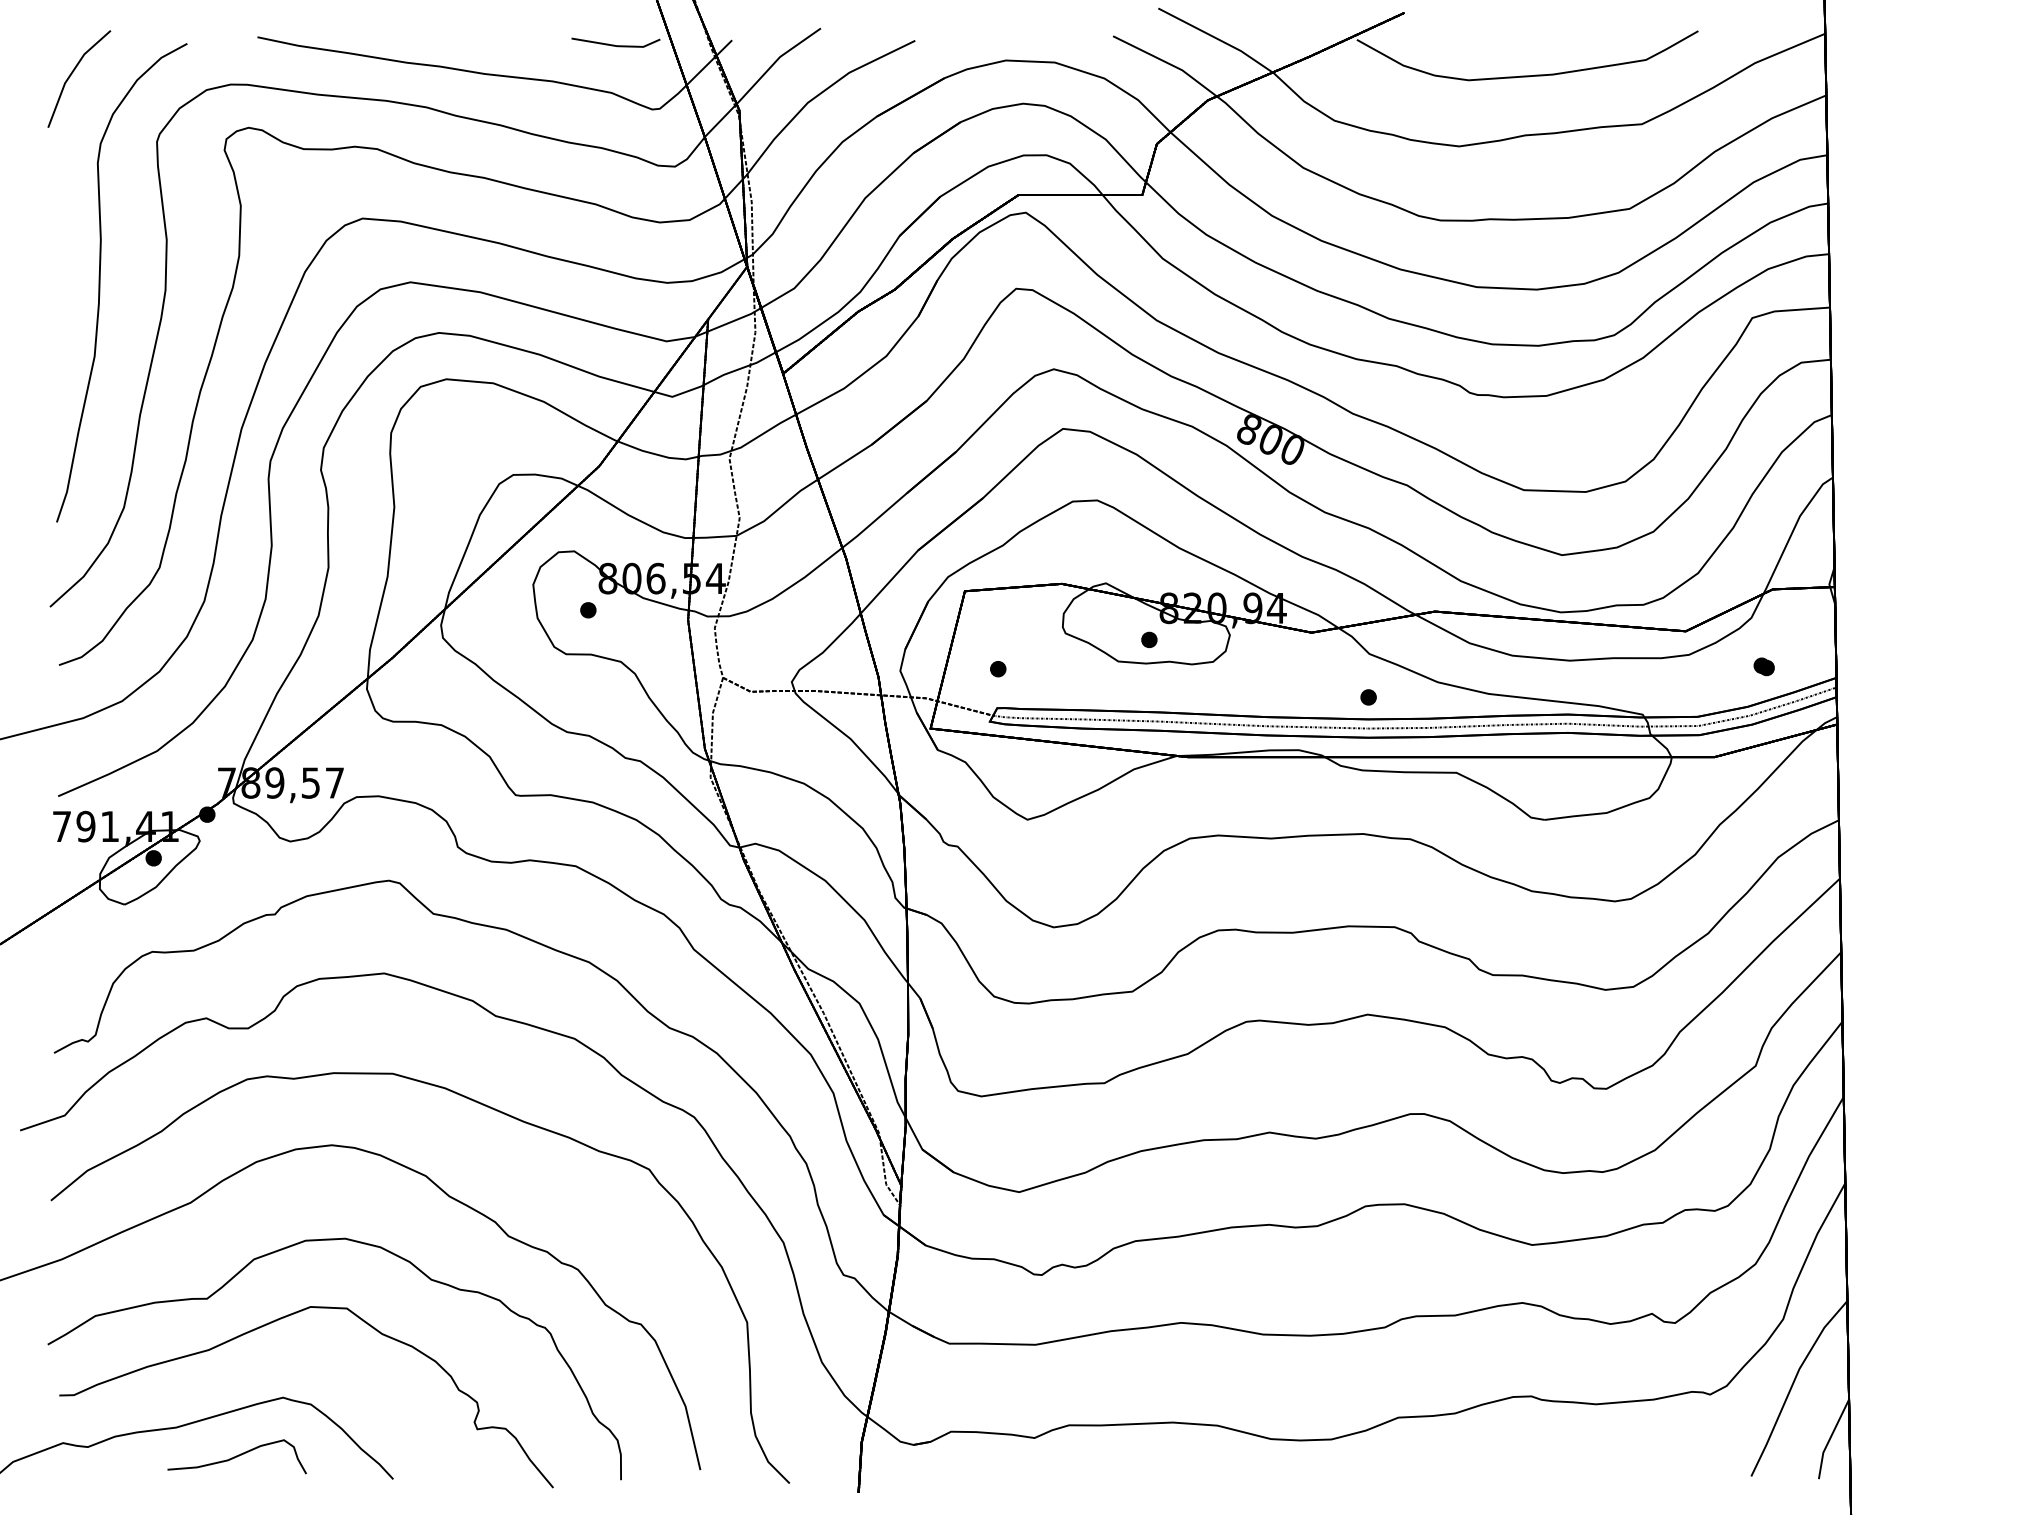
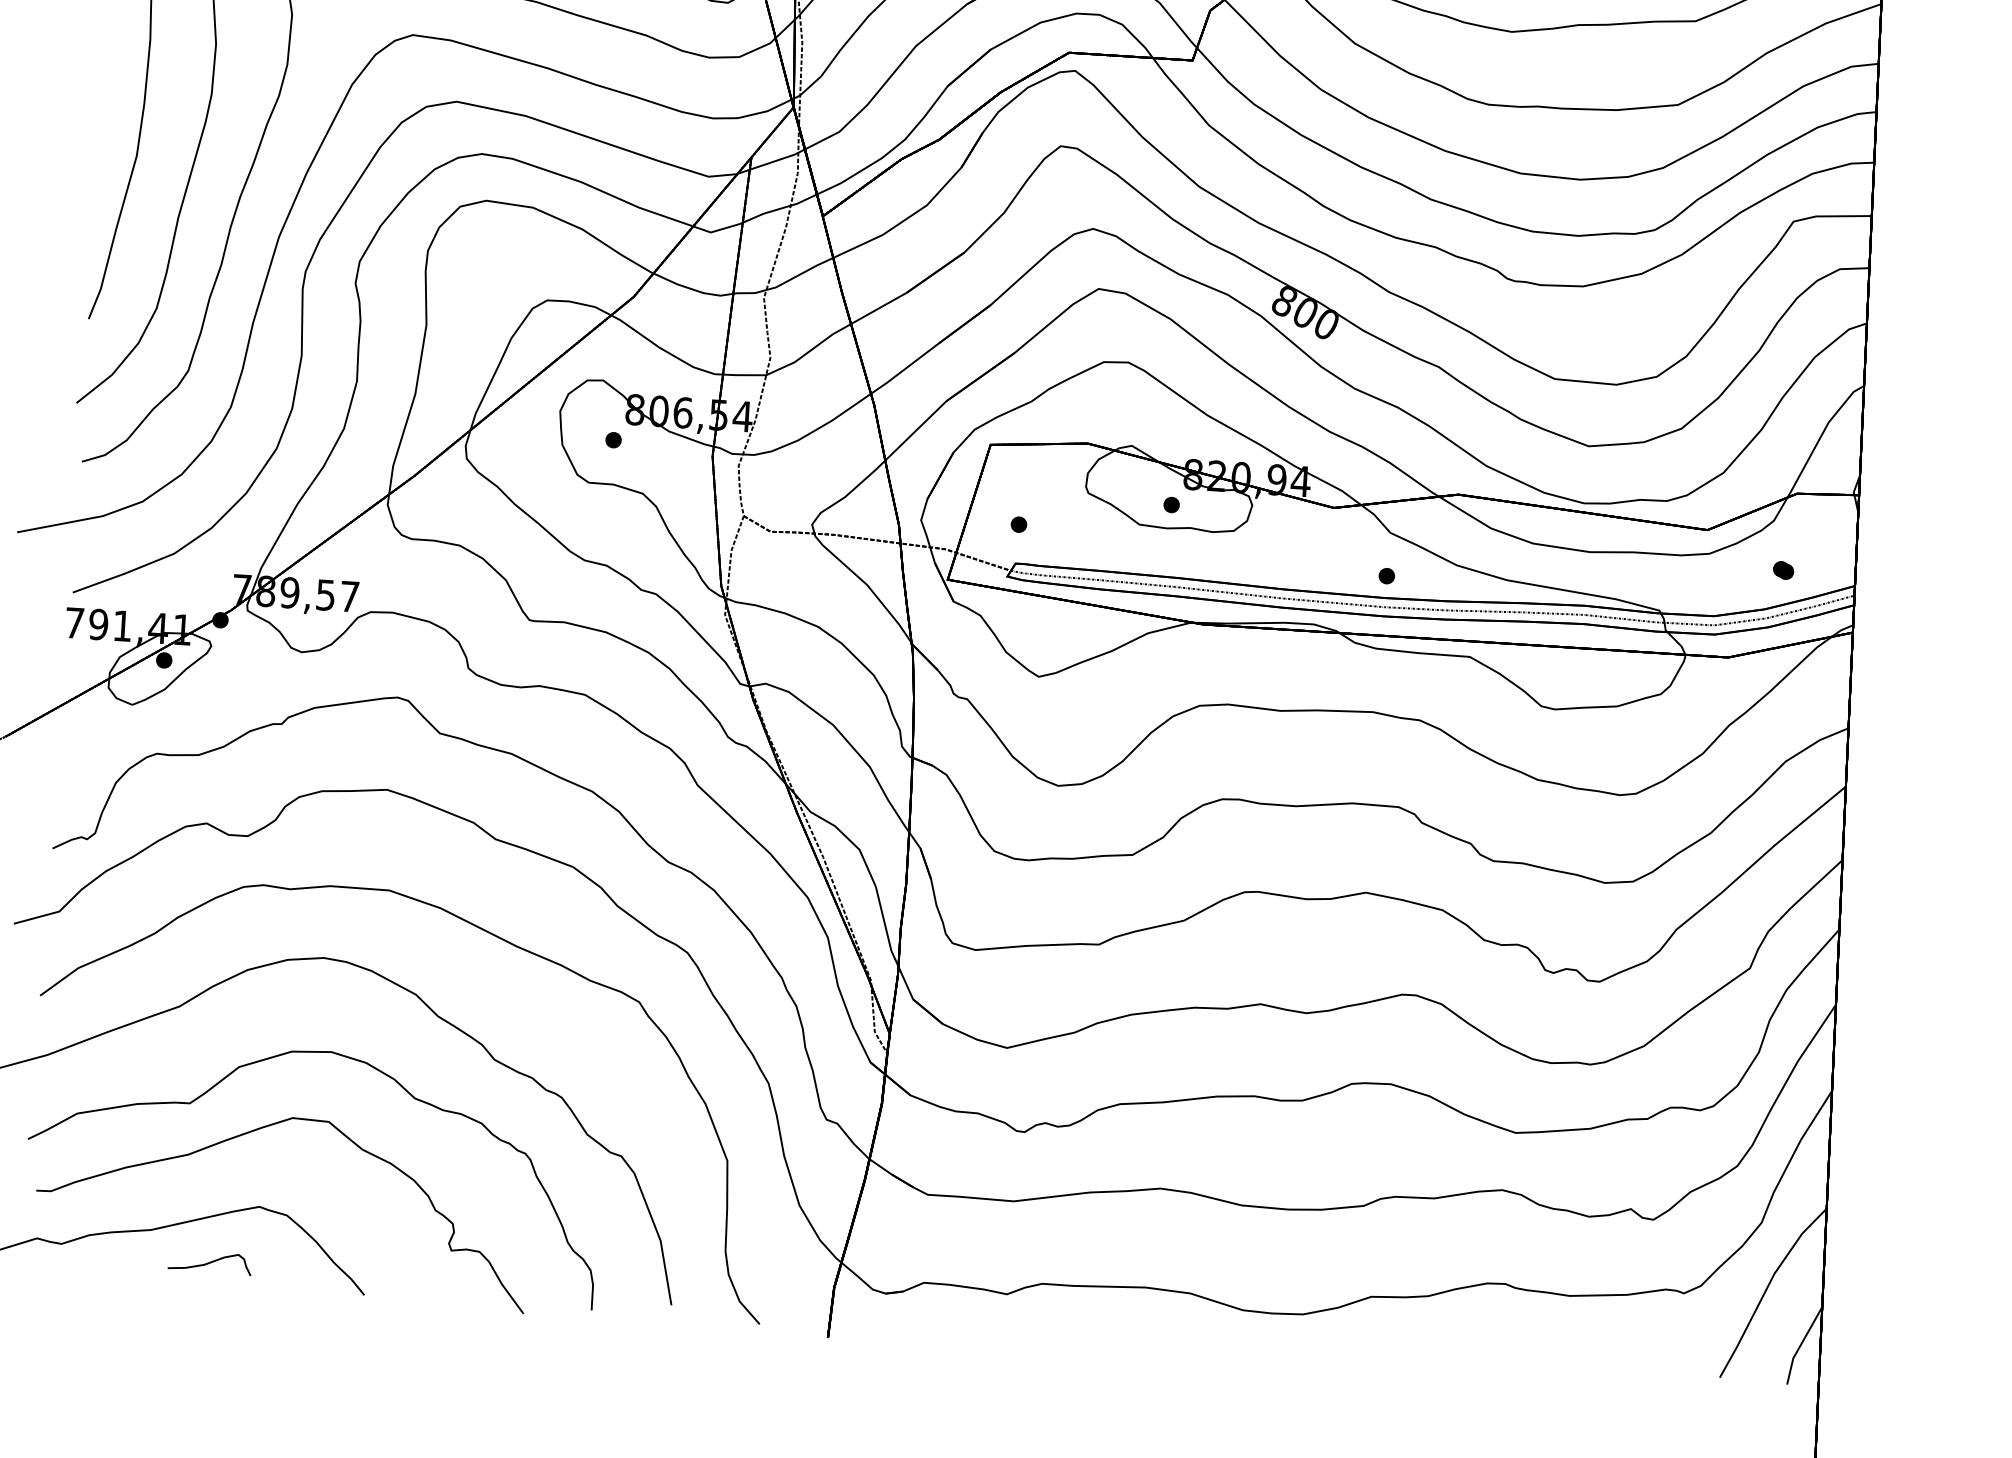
part: (236, 1456) -> (209, 1262), size x0.6

